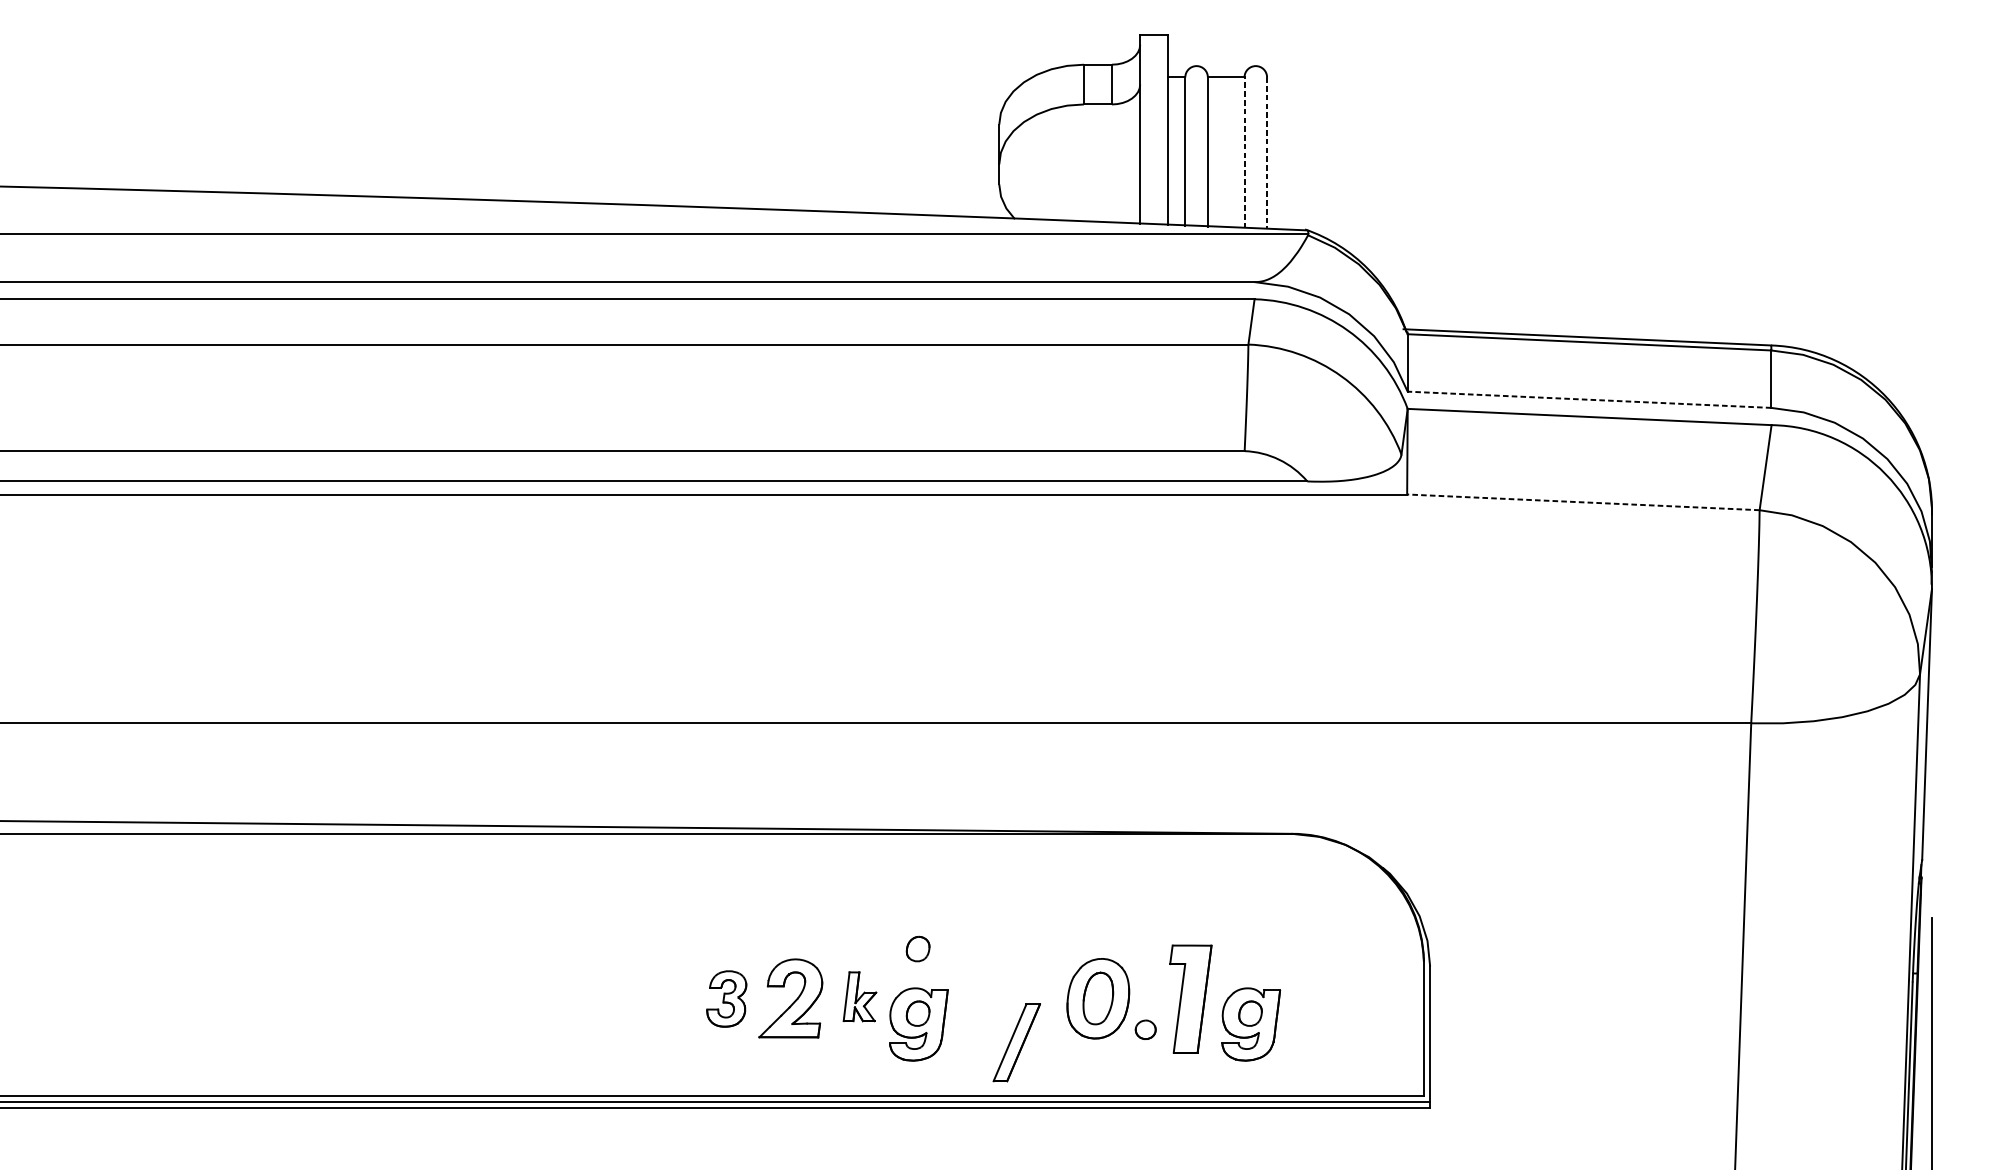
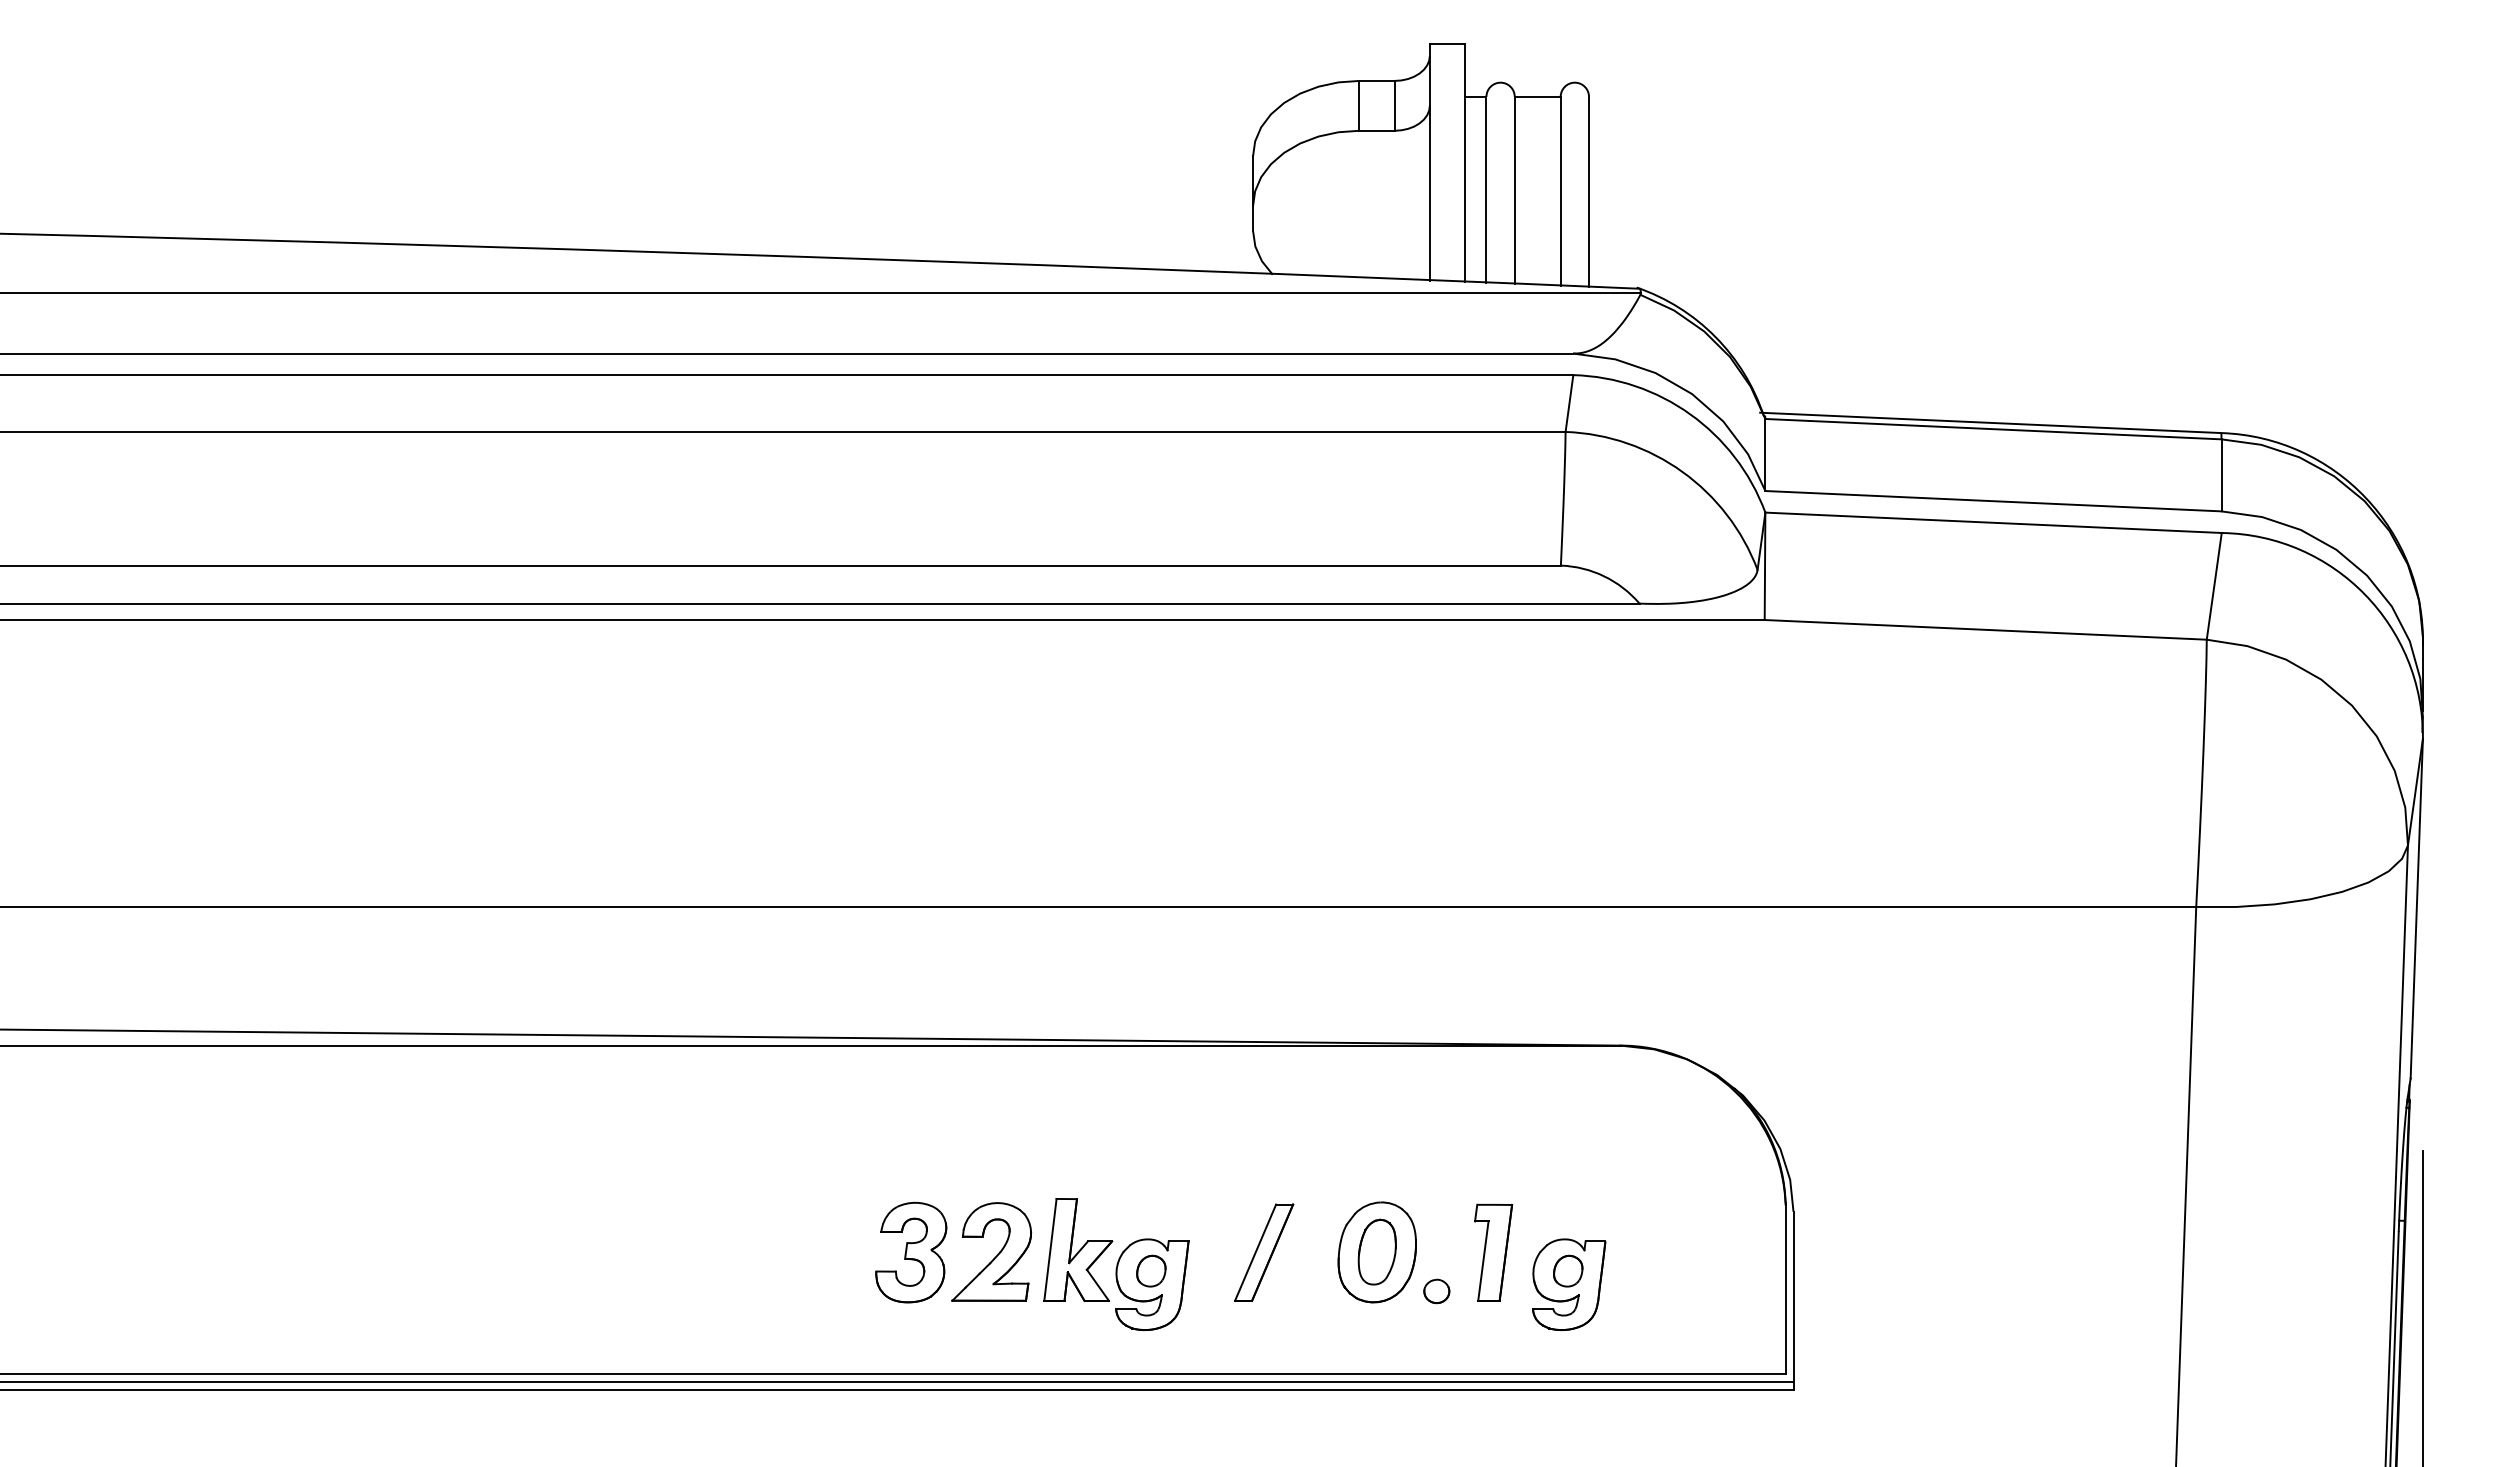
line: (1244, 152) -> (1560, 191), dashed -> solid
line: (1267, 153) -> (1589, 192), dashed -> solid
line: (1588, 400) -> (1992, 501), dashed -> solid
line: (1583, 502) -> (1985, 629), dashed -> solid
part: (918, 948) -> (1151, 1189), removed
part: (860, 996) -> (1078, 1249), size x1.67
part: (726, 998) -> (911, 1252), size x1.43
part: (1190, 998) -> (1493, 1252), size x0.71
part: (1017, 1042) -> (1264, 1252), moved

